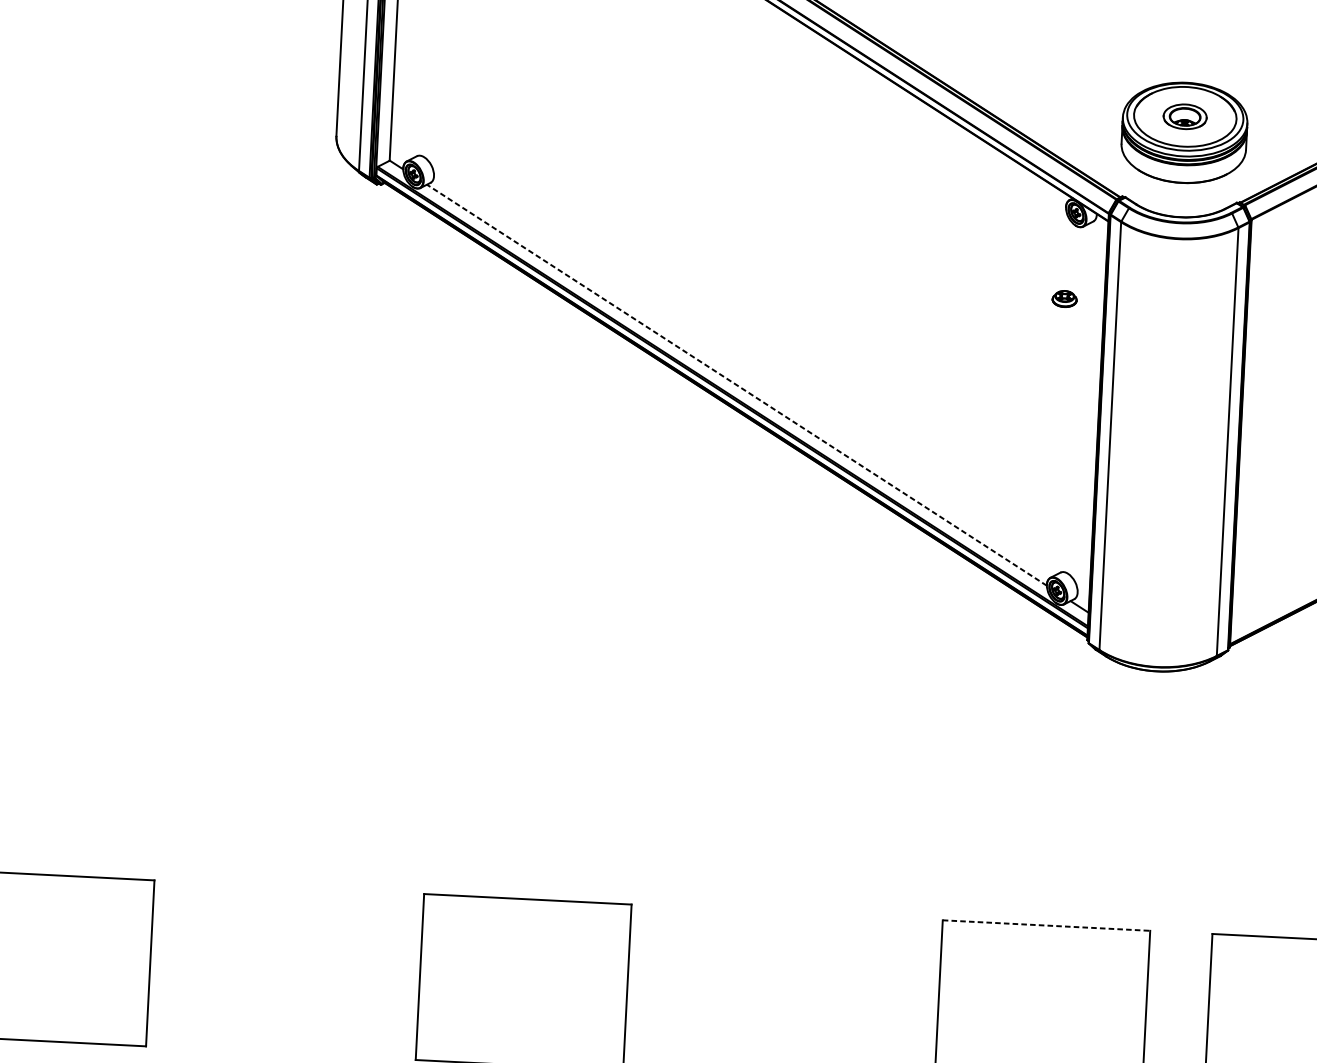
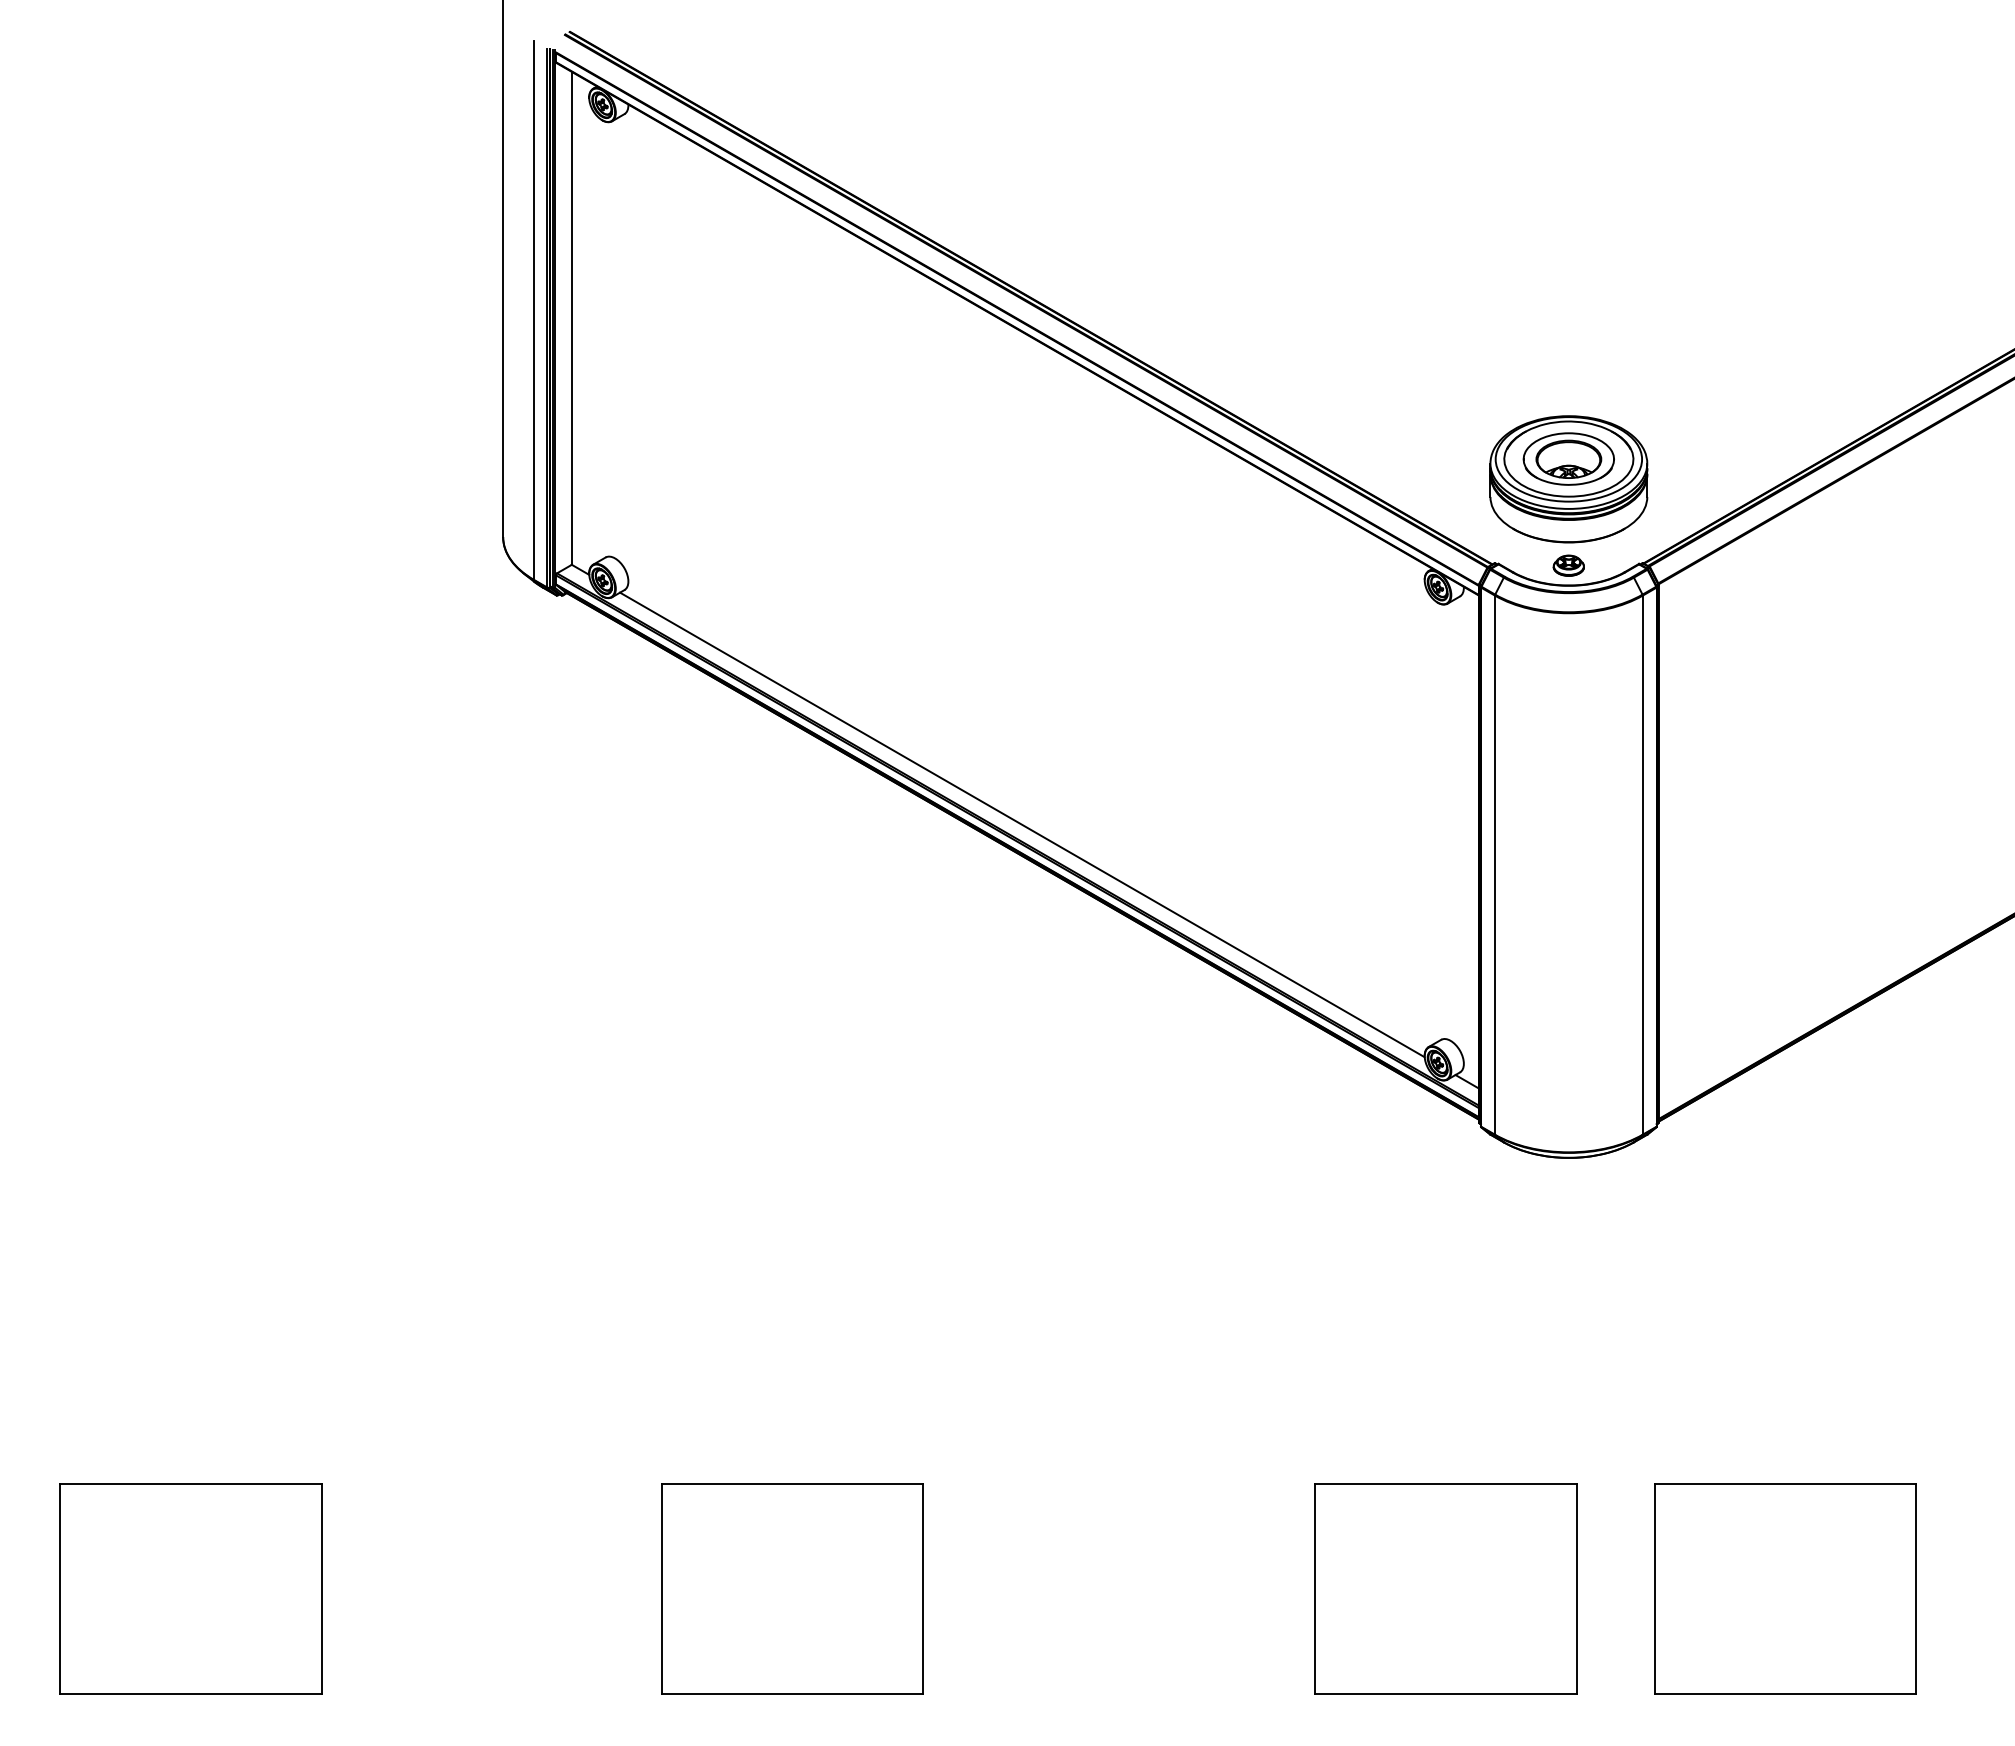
part: (1185, 116) -> (1568, 458), size x1.67
part: (1064, 298) -> (1568, 565), moved
line: (737, 384) -> (1022, 824), dashed -> solid
line: (1046, 925) -> (1445, 1484), dashed -> solid

